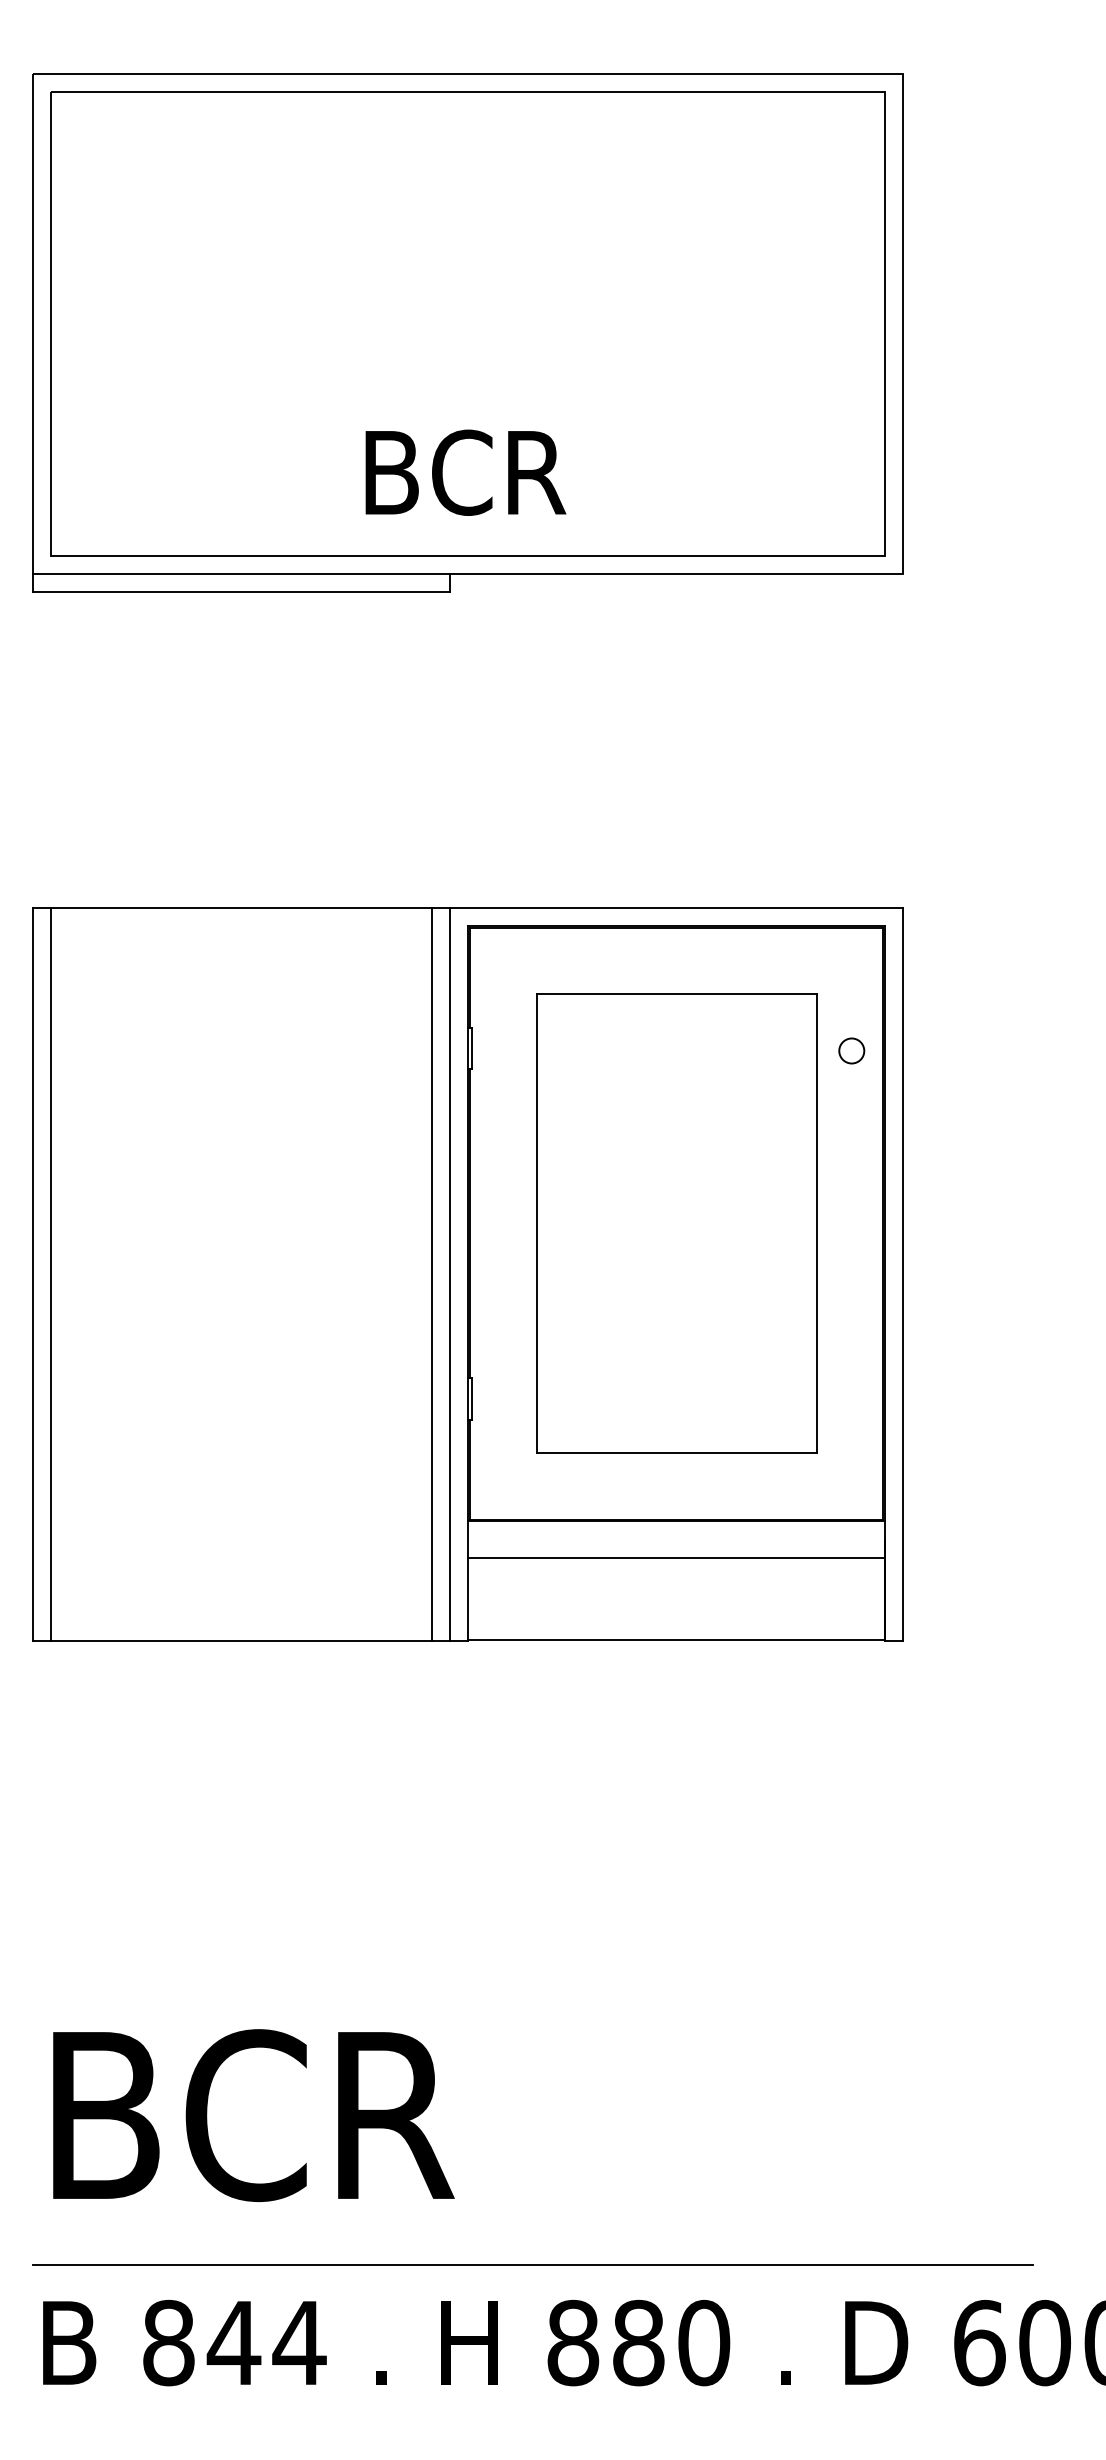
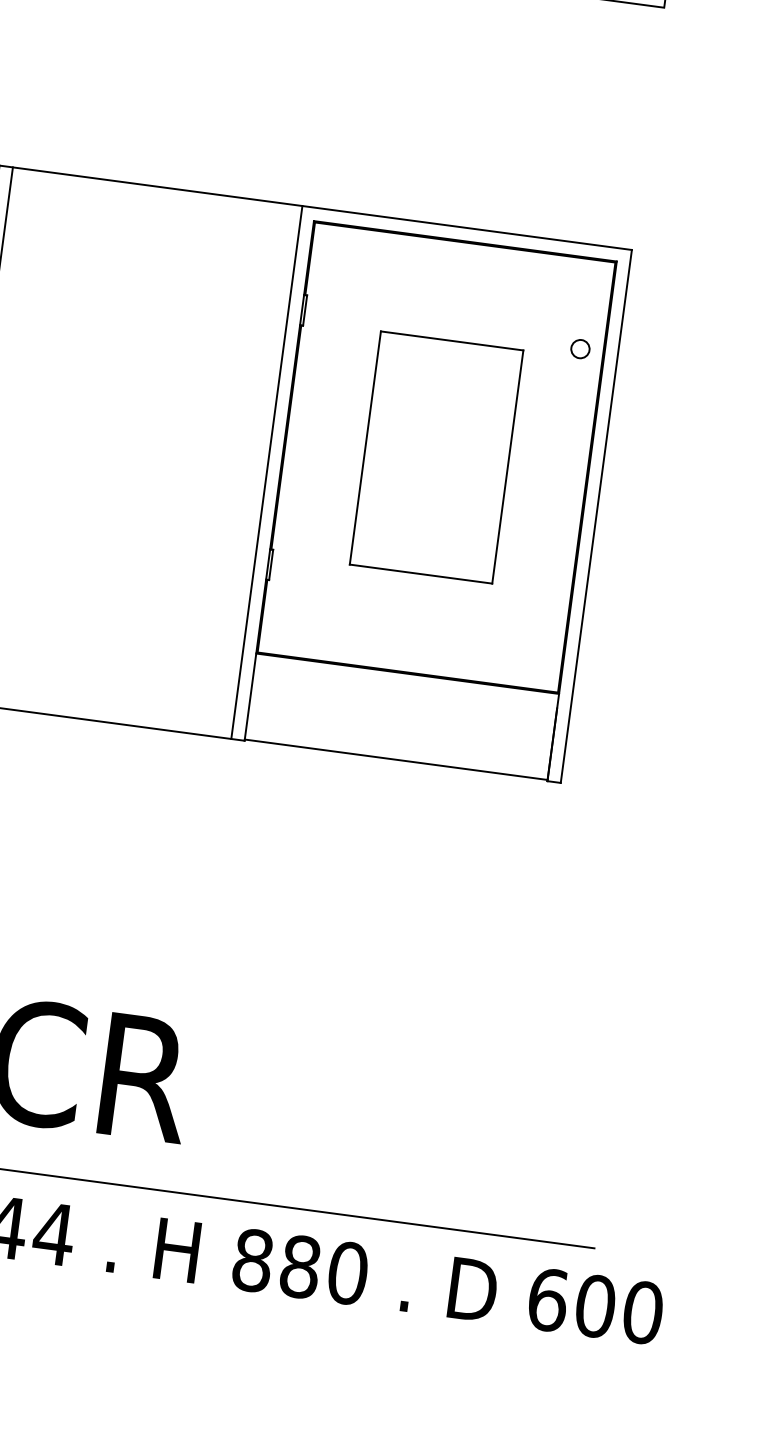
part: (676, 1223) -> (436, 457), size x0.7
line: (431, 1274) -> (253, 470), removed
line: (676, 1557) -> (404, 700), removed

